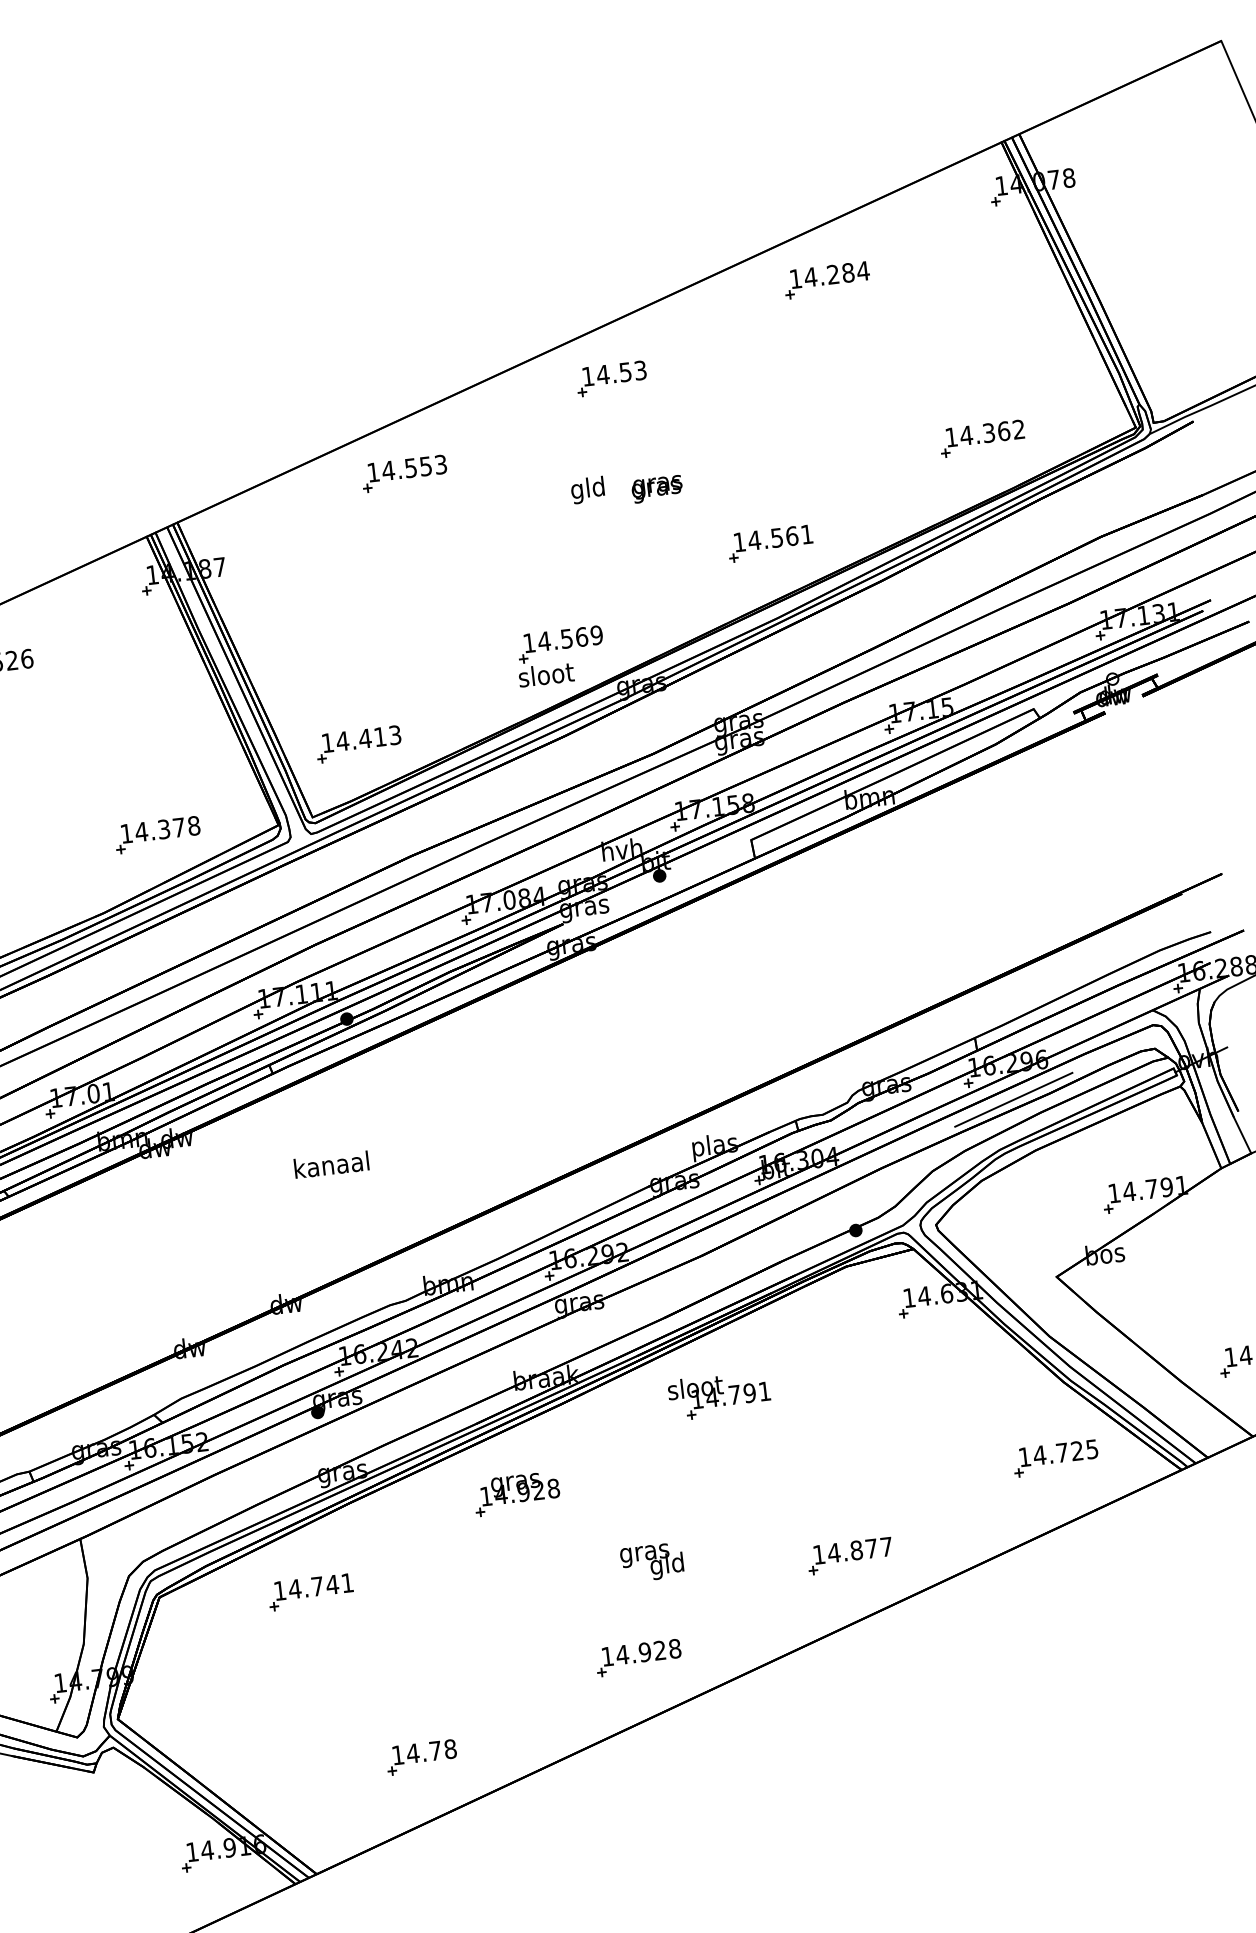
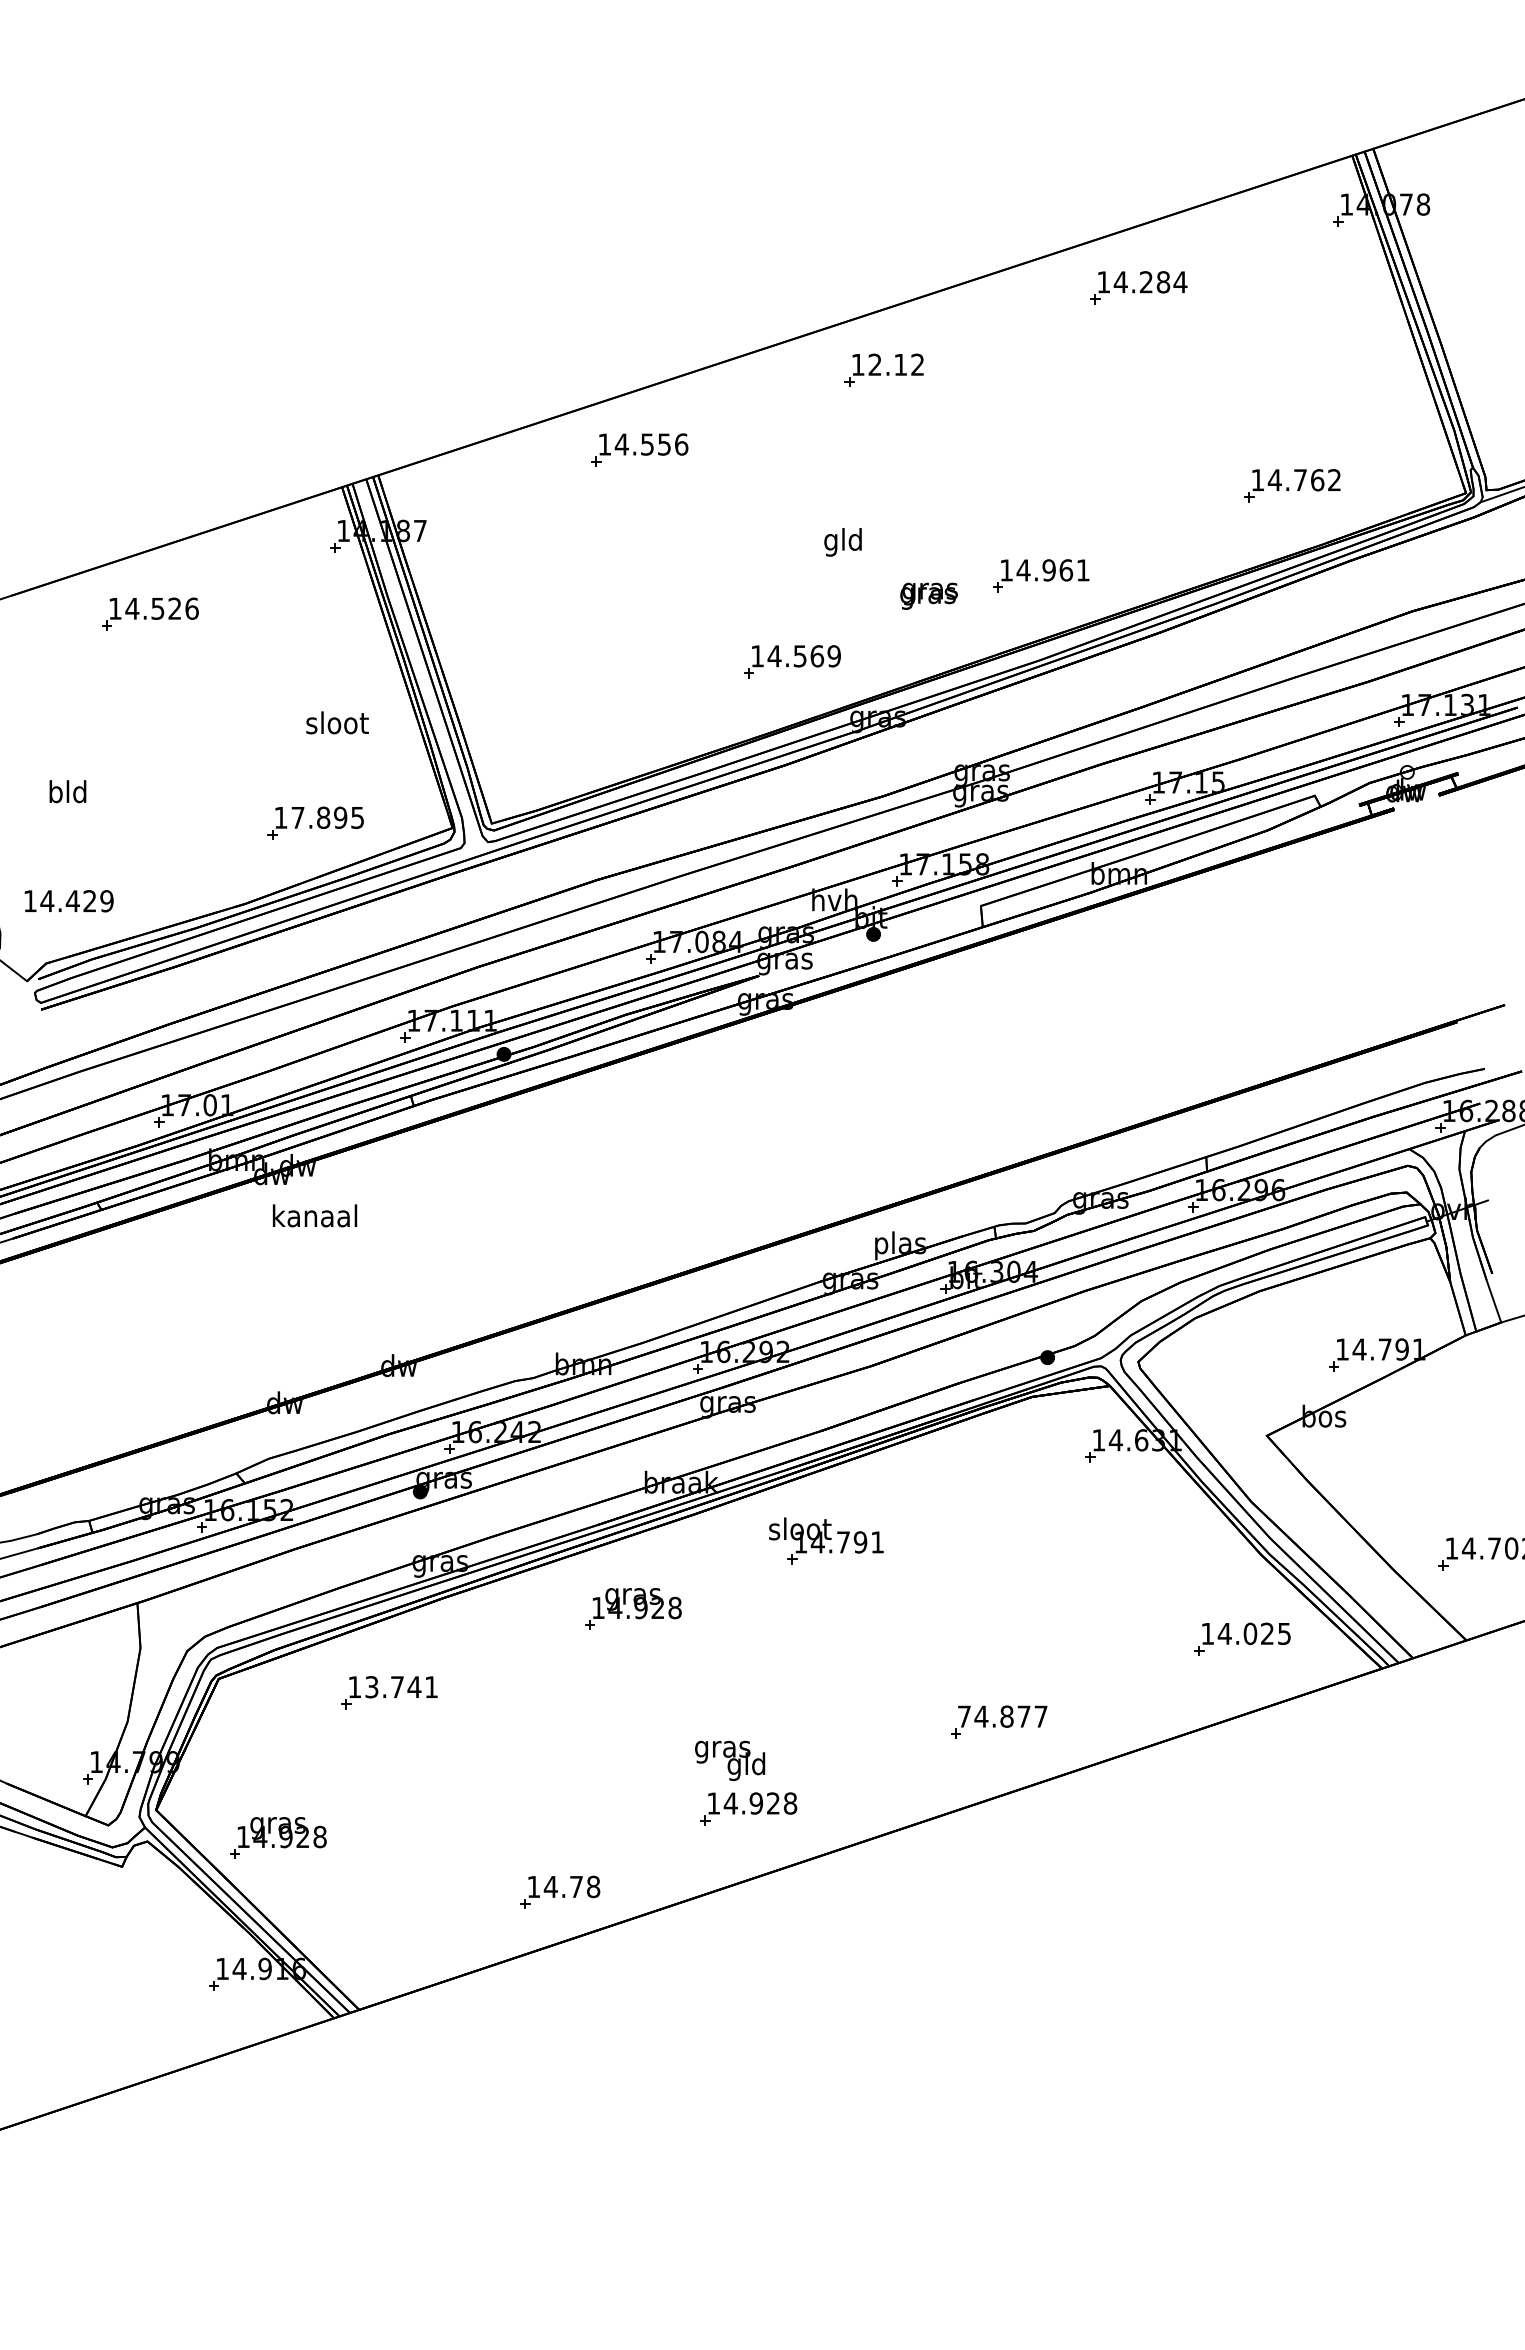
text: (621, 372) -> (896, 364), 14.53 -> 12.12
text: (989, 433) -> (1300, 480), 14.362 -> 14.762
text: (440, 464) -> (681, 444), 14.553 -> 14.556
text: (656, 488) -> (928, 595), moved
text: (587, 490) -> (842, 542), moved
text: (776, 538) -> (1048, 570), 14.561 -> 14.961
text: (546, 674) -> (337, 722), moved
part: (359, 744) -> (553, 747), removed
text: (167, 828) -> (327, 817), 14.378 -> 17.895
line: (1013, 1099) -> (1241, 1231), removed
text: (332, 1164) -> (315, 1215), moved
part: (719, 1394) -> (826, 1540), moved
text: (1062, 1452) -> (1250, 1633), 14.725 -> 14.025
text: (819, 1554) -> (964, 1716), 14.877 -> 74.877
text: (652, 1562) -> (730, 1760), moved
text: (294, 1589) -> (371, 1687), 14.741 -> 13.741
part: (228, 1730) -> (278, 1837), added
part: (421, 1756) -> (560, 1891), moved

